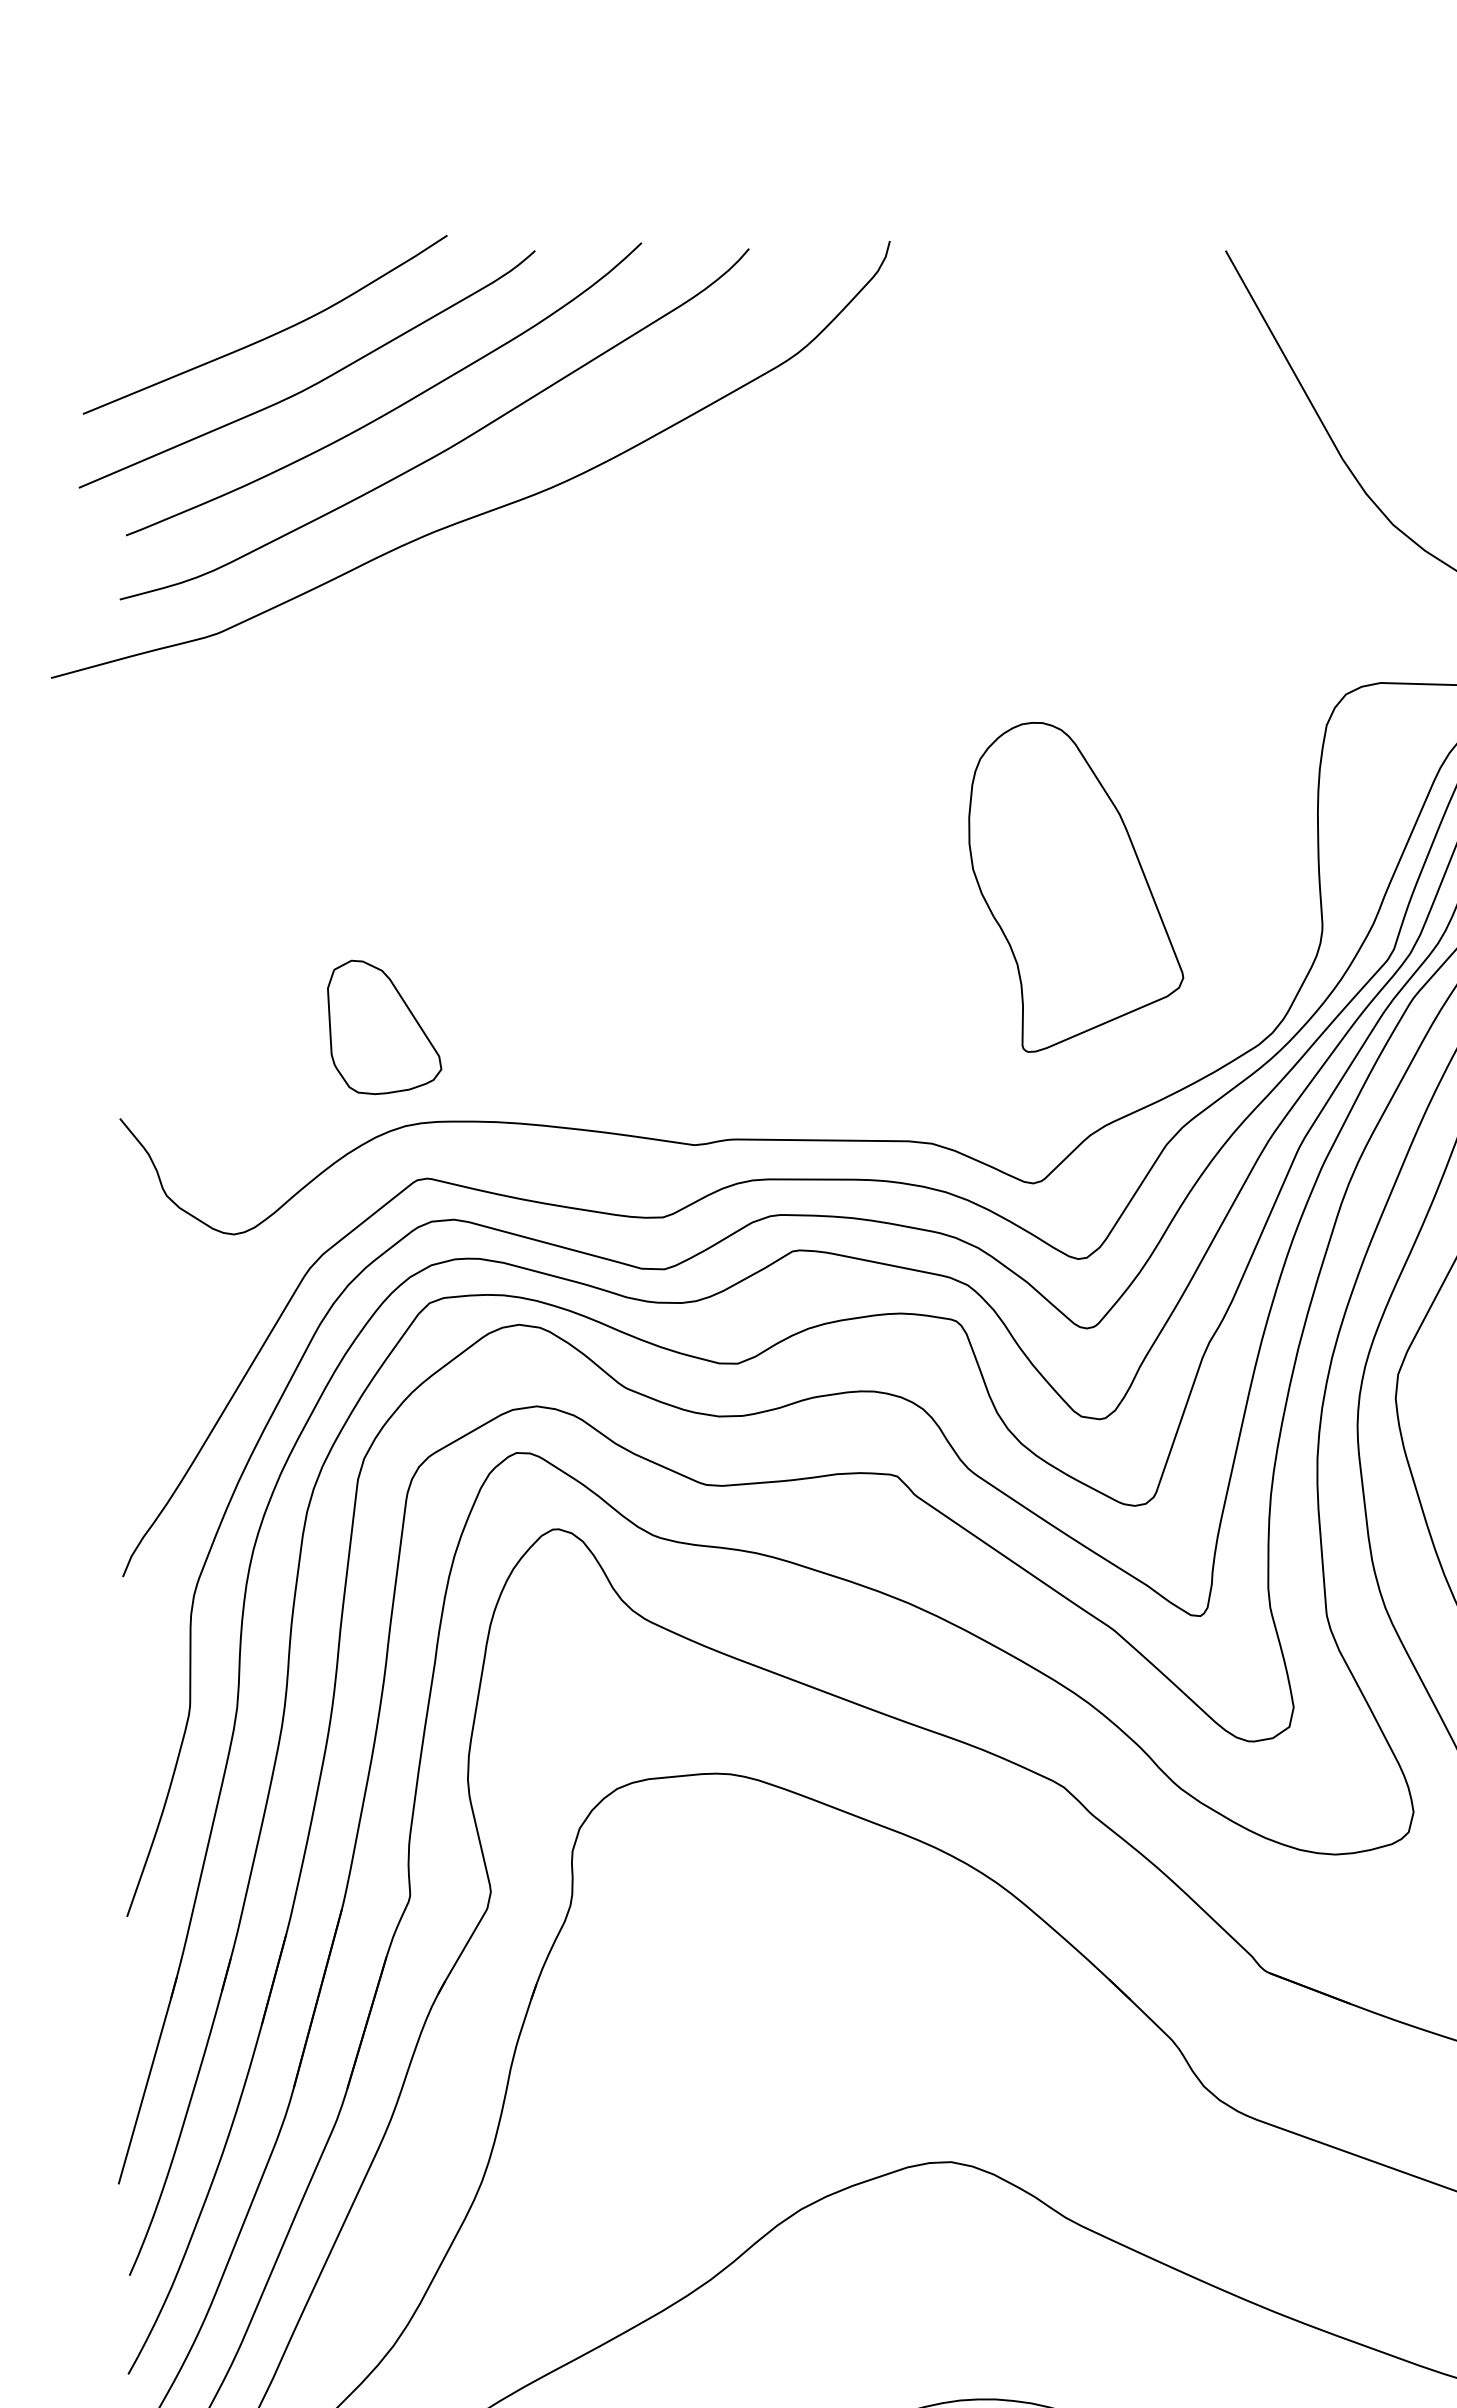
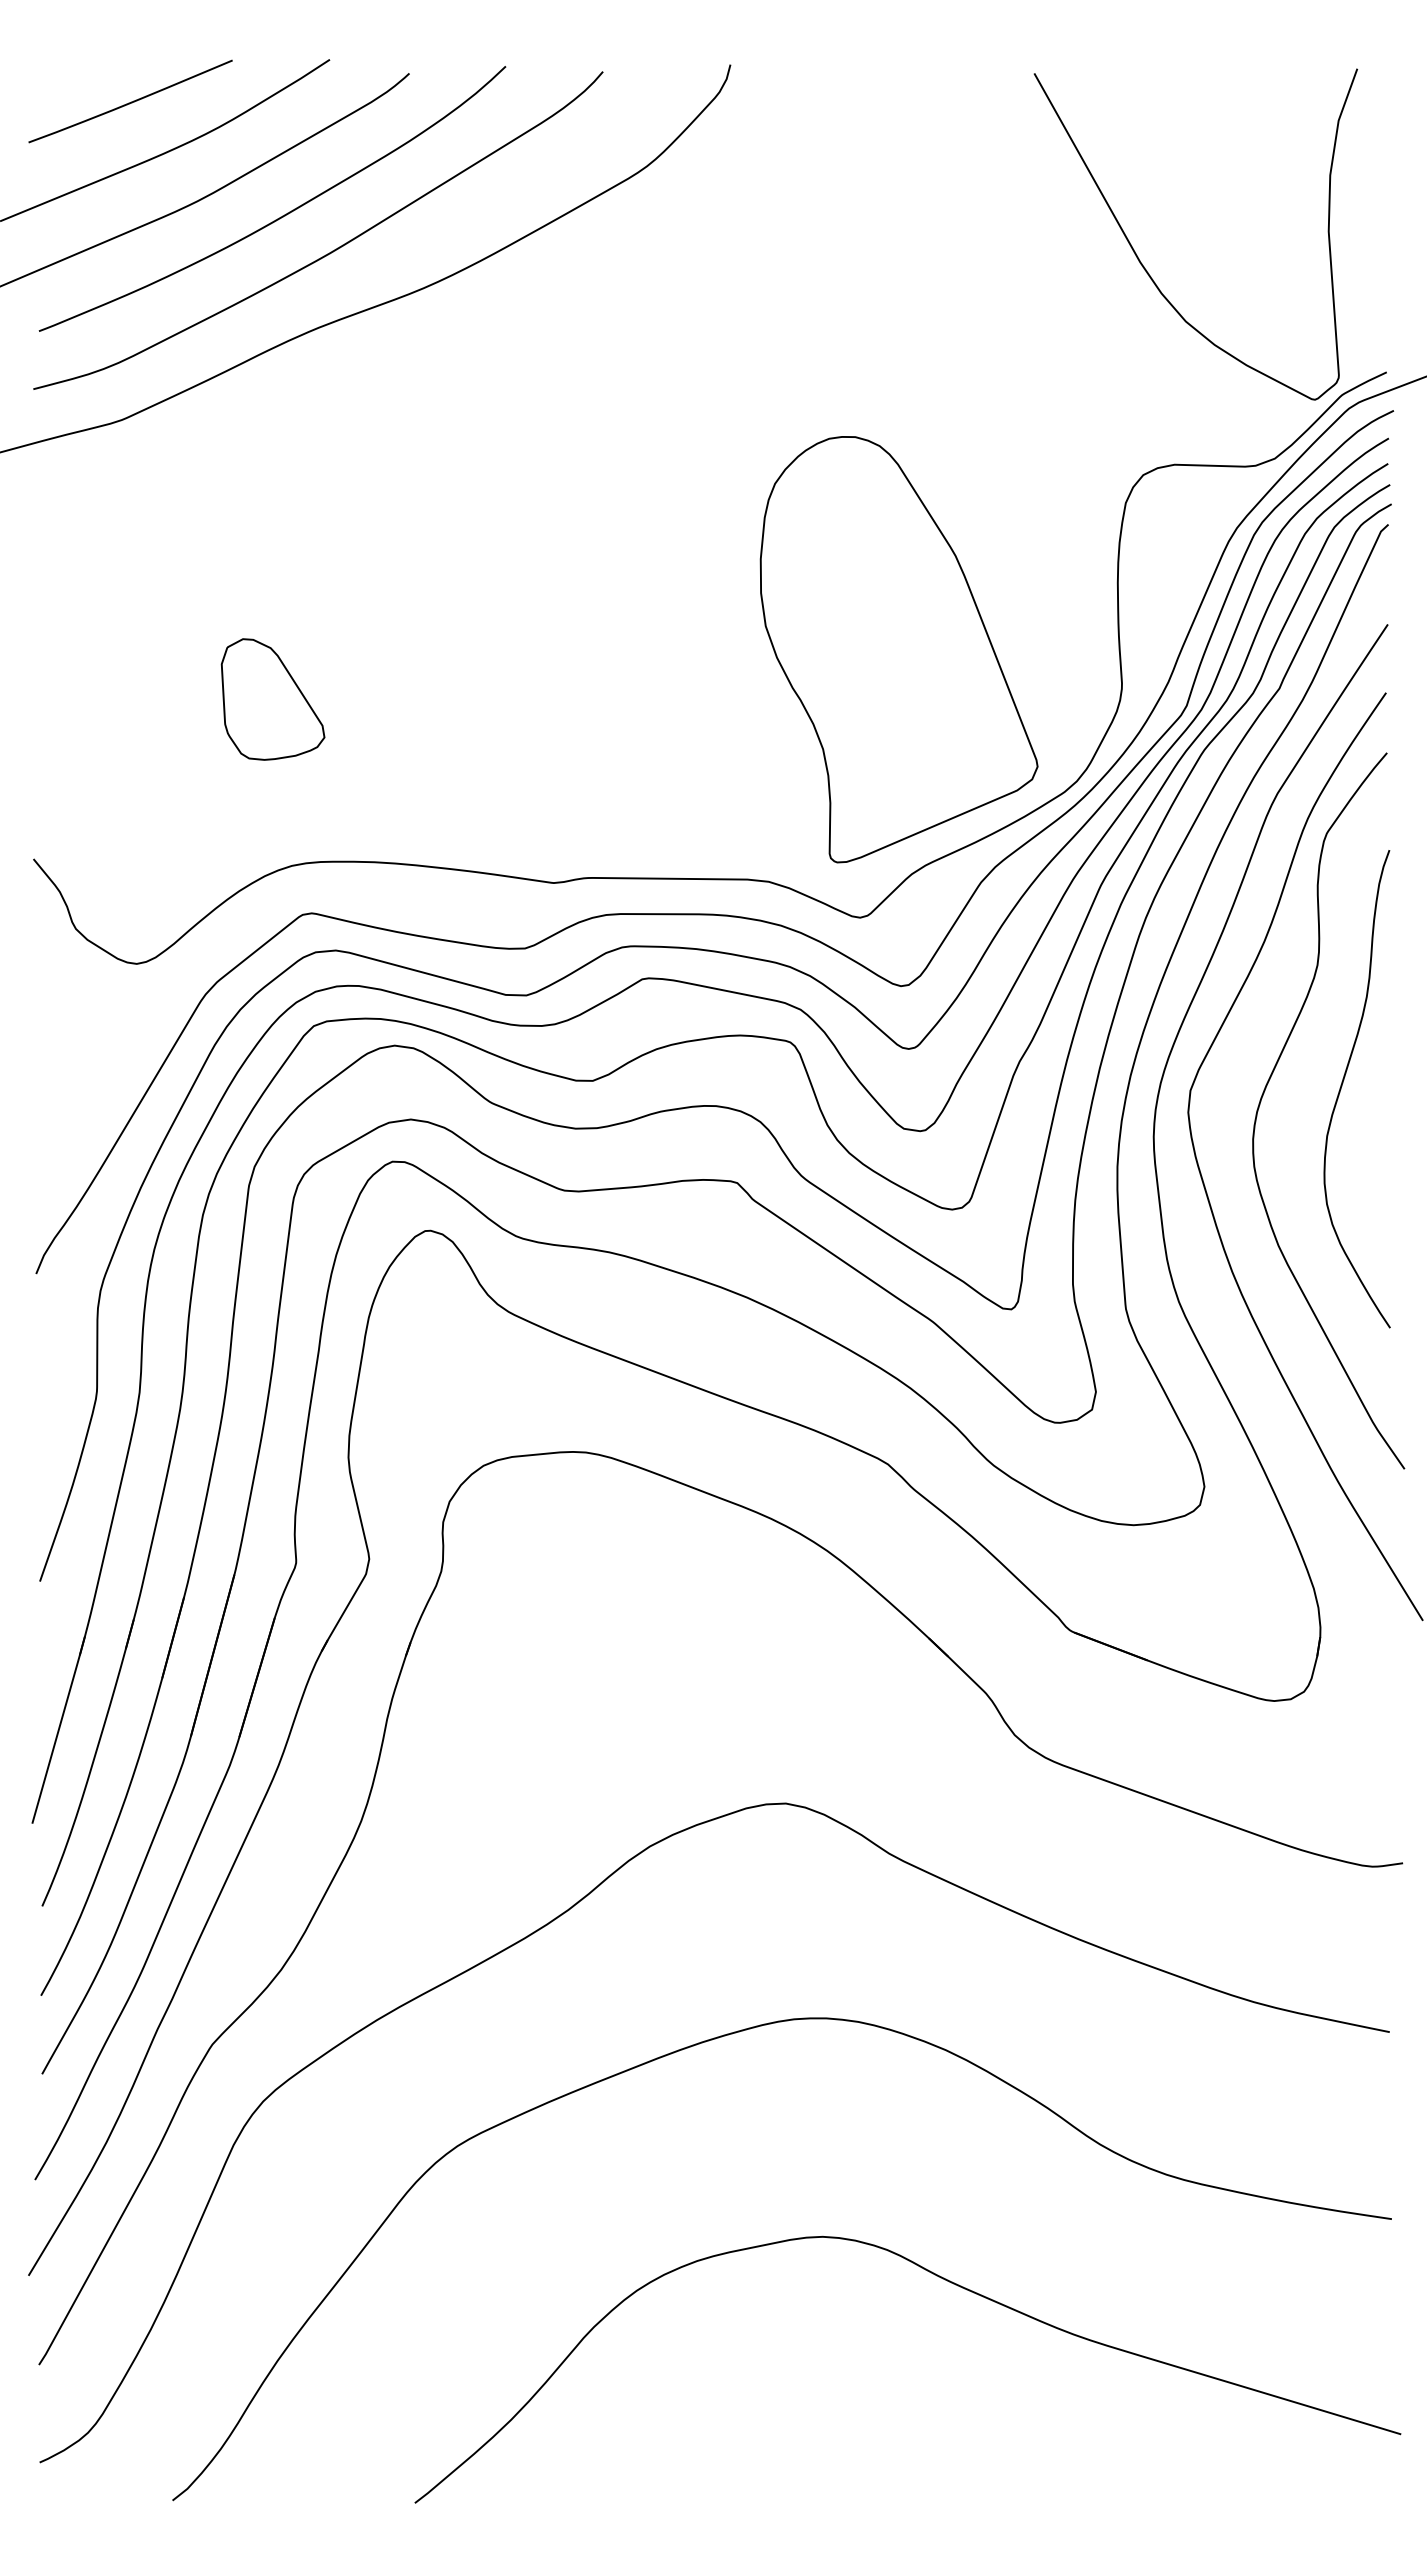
curve: (228, 281) -> (131, 101), added
part: (1075, 887) -> (898, 649), size x1.43
part: (383, 1027) -> (272, 699), moved

